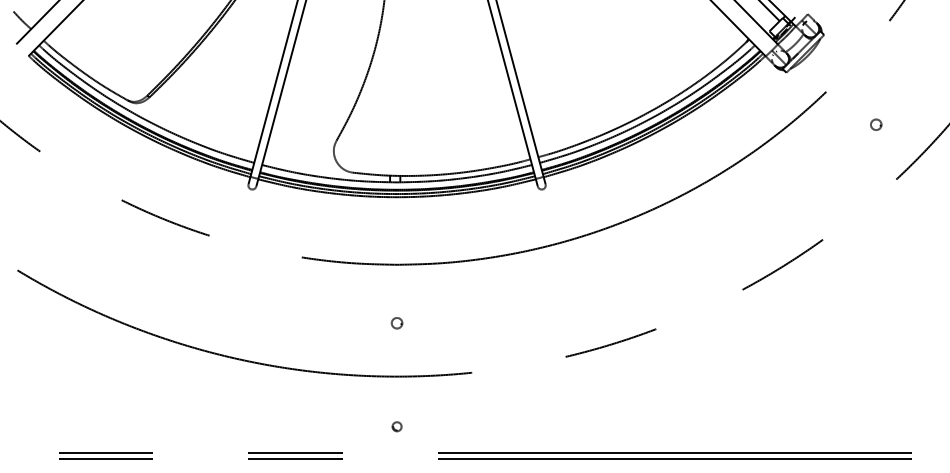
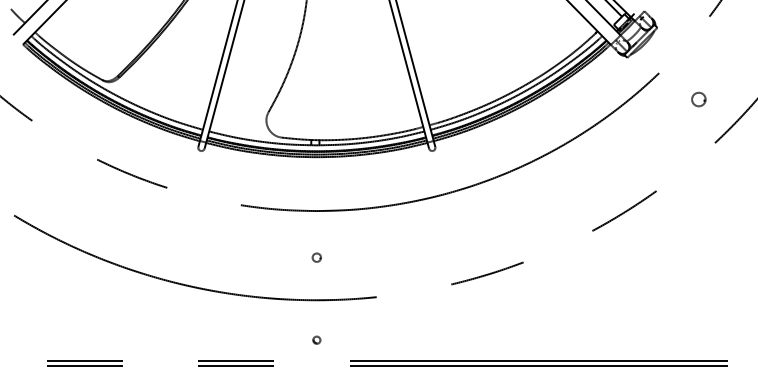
part: (876, 124) -> (699, 99), size x1.6

